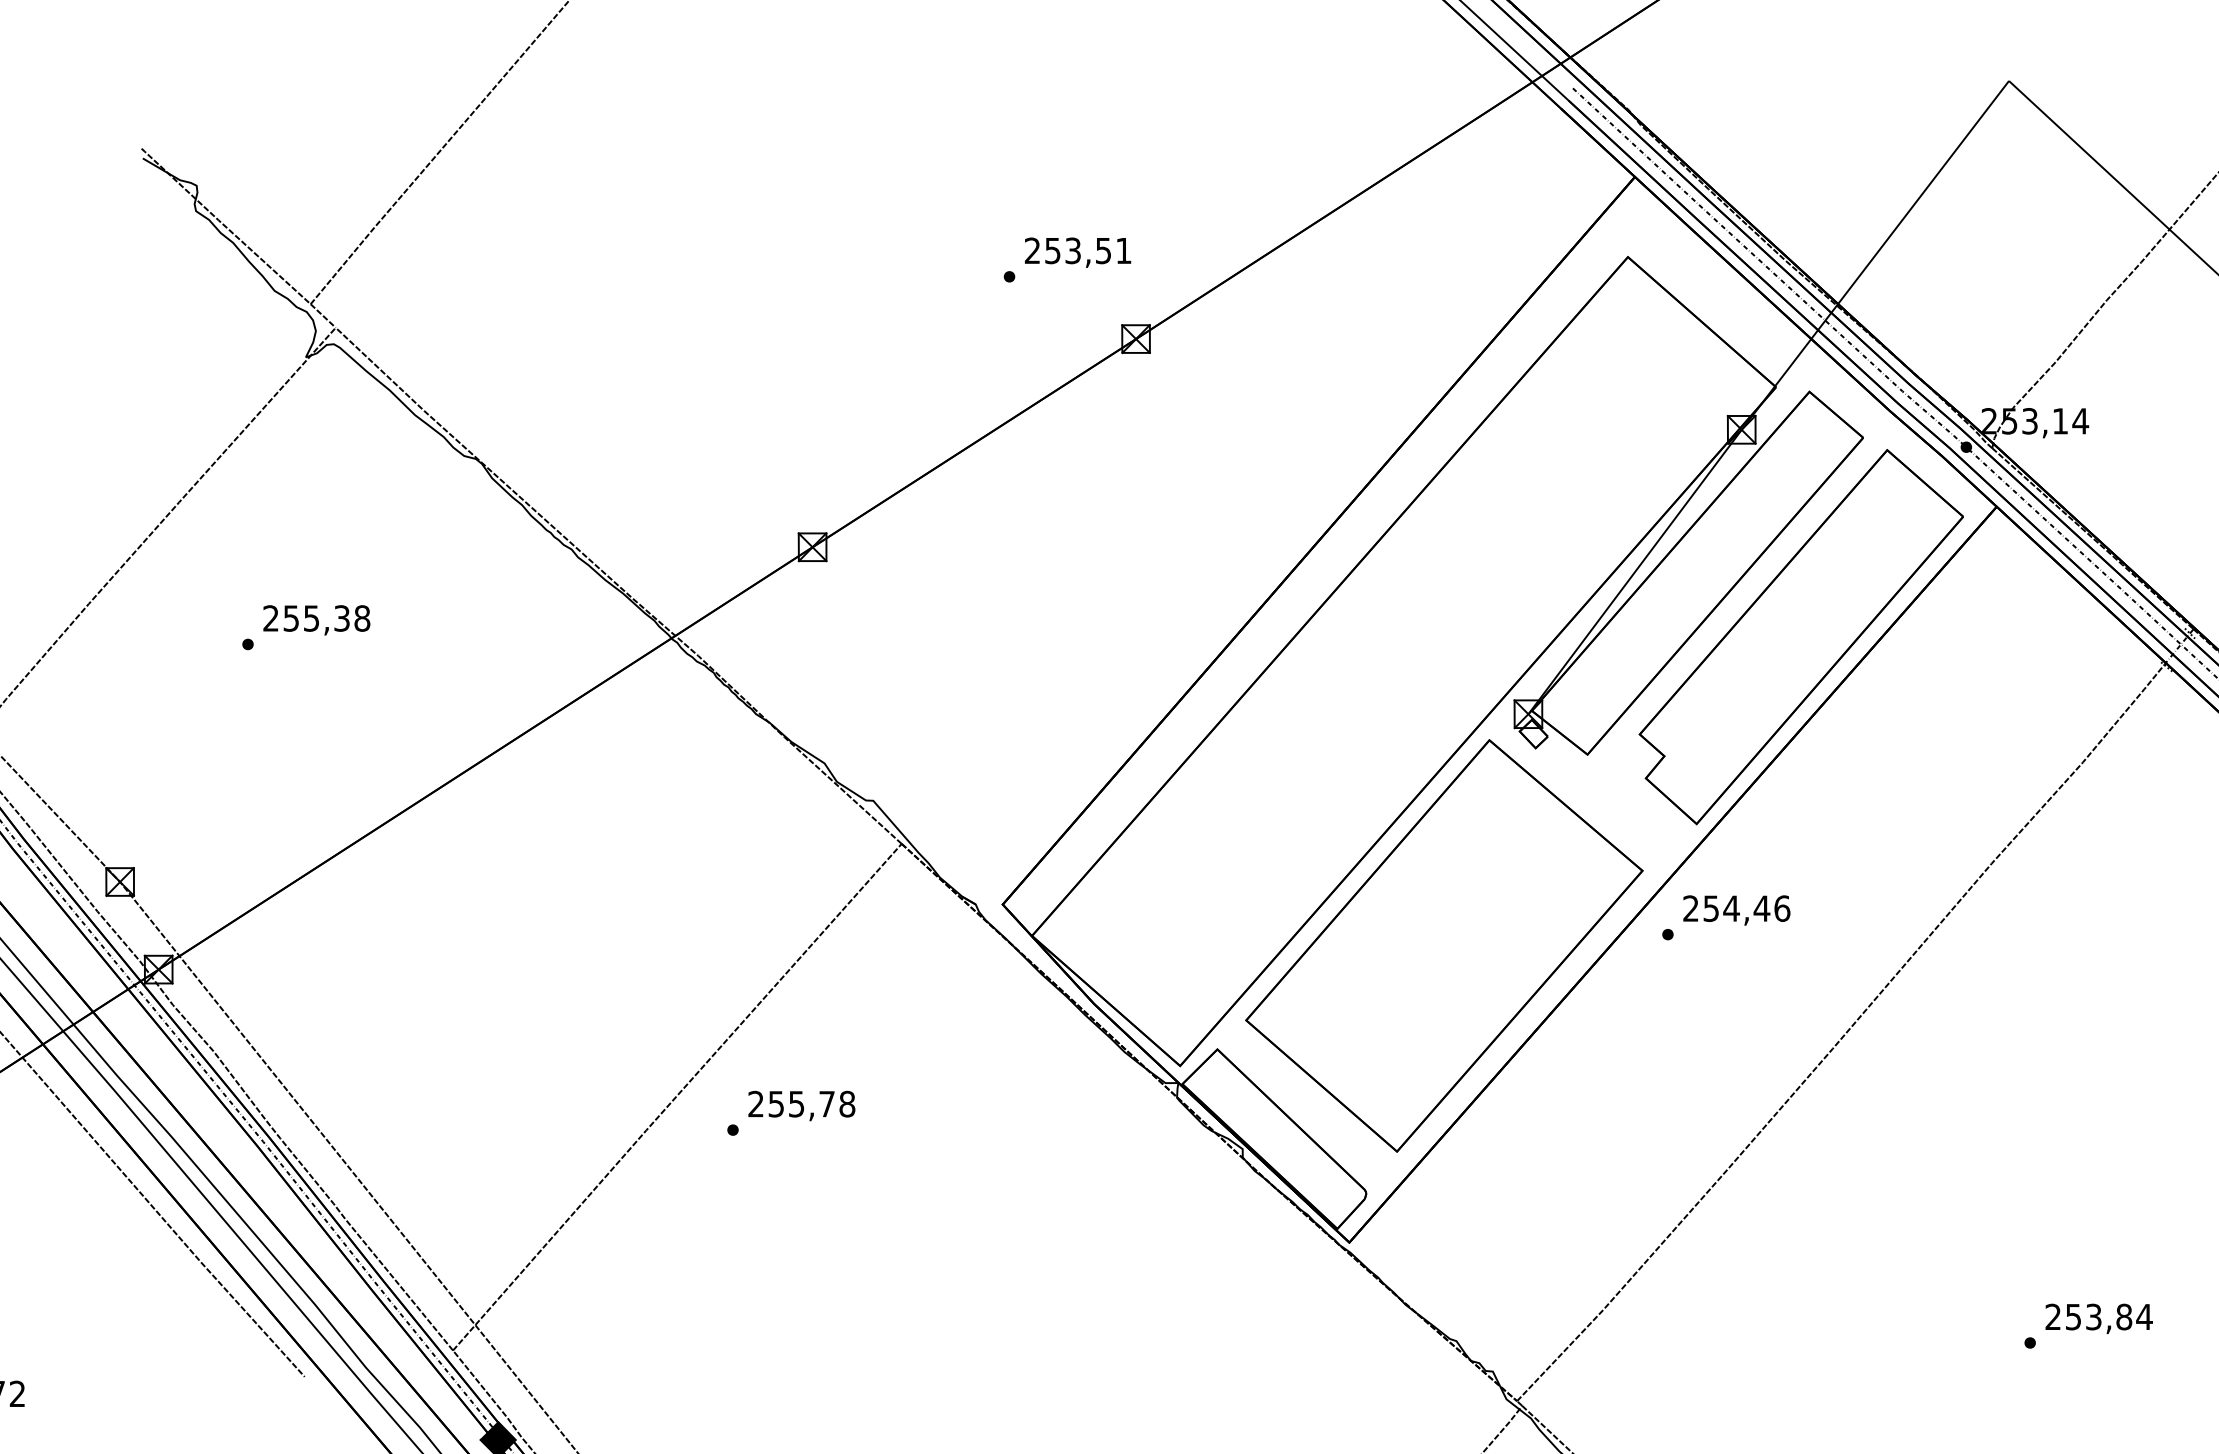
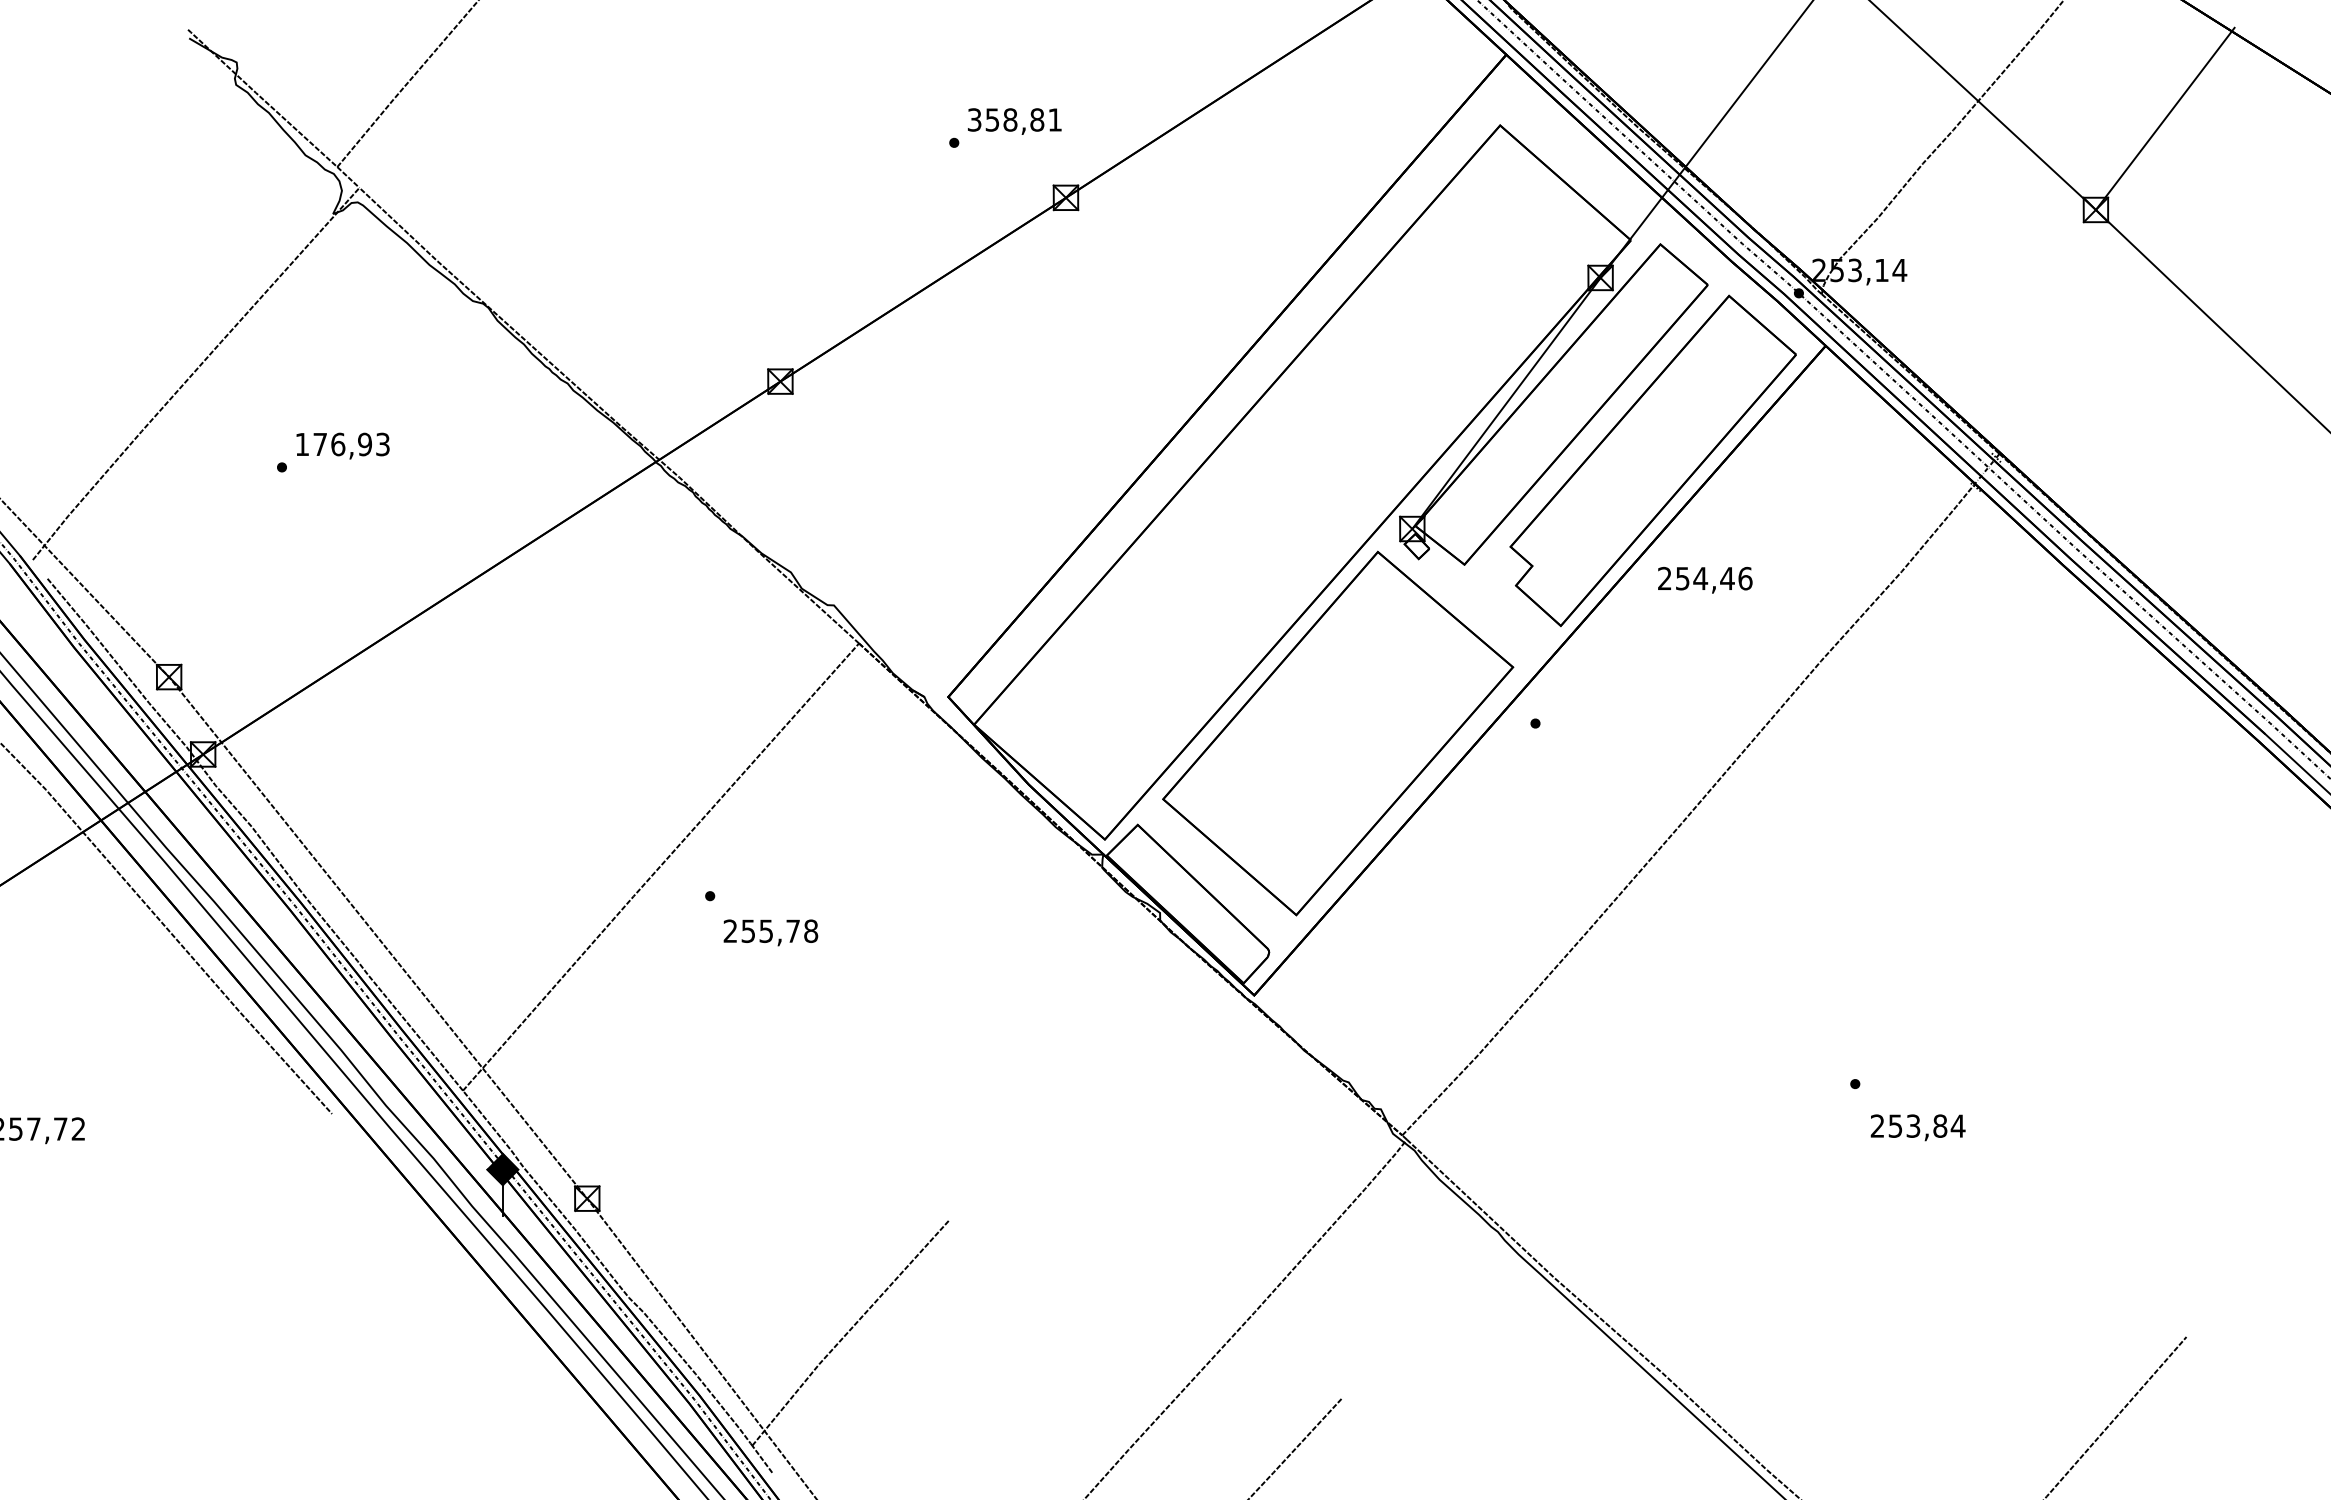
text: (1067, 250) -> (1005, 119), 253,51 -> 358,81
text: (316, 618) -> (342, 444), 255,38 -> 176,93
text: (1737, 910) -> (1705, 580), moved
text: (801, 1105) -> (770, 932), moved
text: (2098, 1318) -> (1917, 1127), moved

